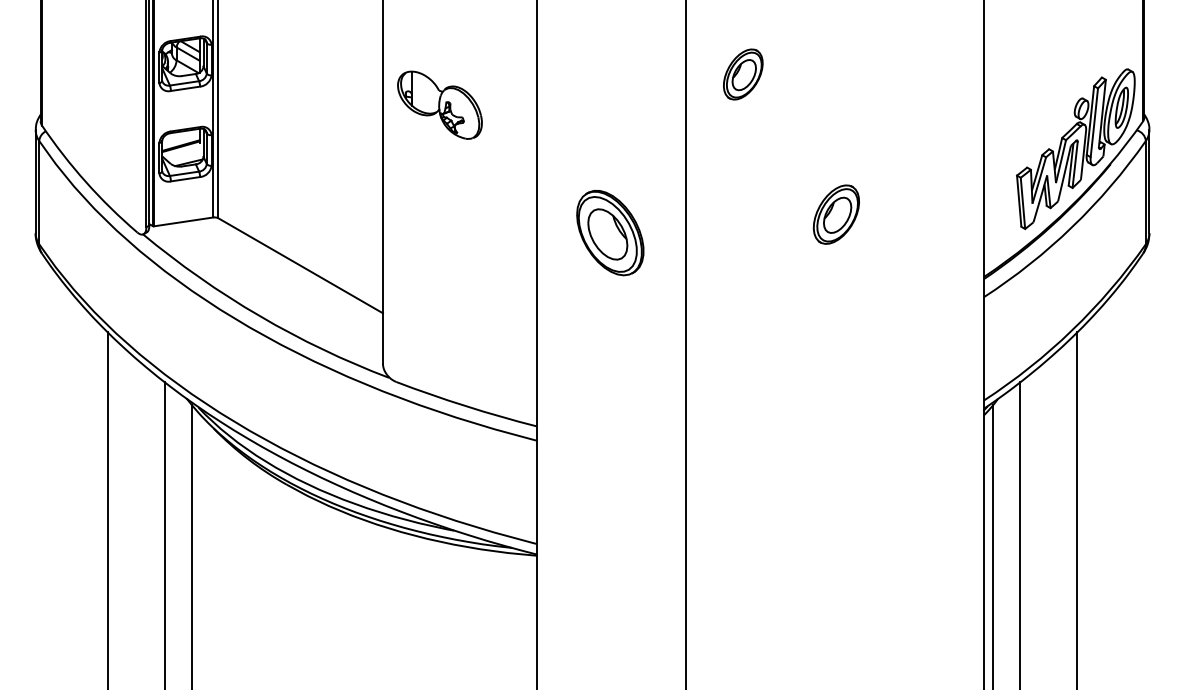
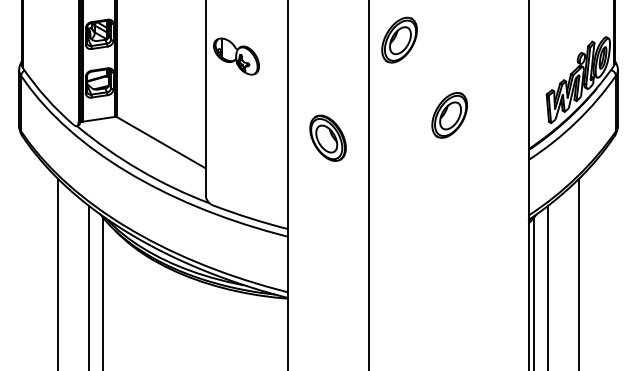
part: (743, 73) -> (399, 39), size x1.67
part: (836, 214) -> (449, 115), size x1.43
part: (609, 231) -> (327, 137), moved

